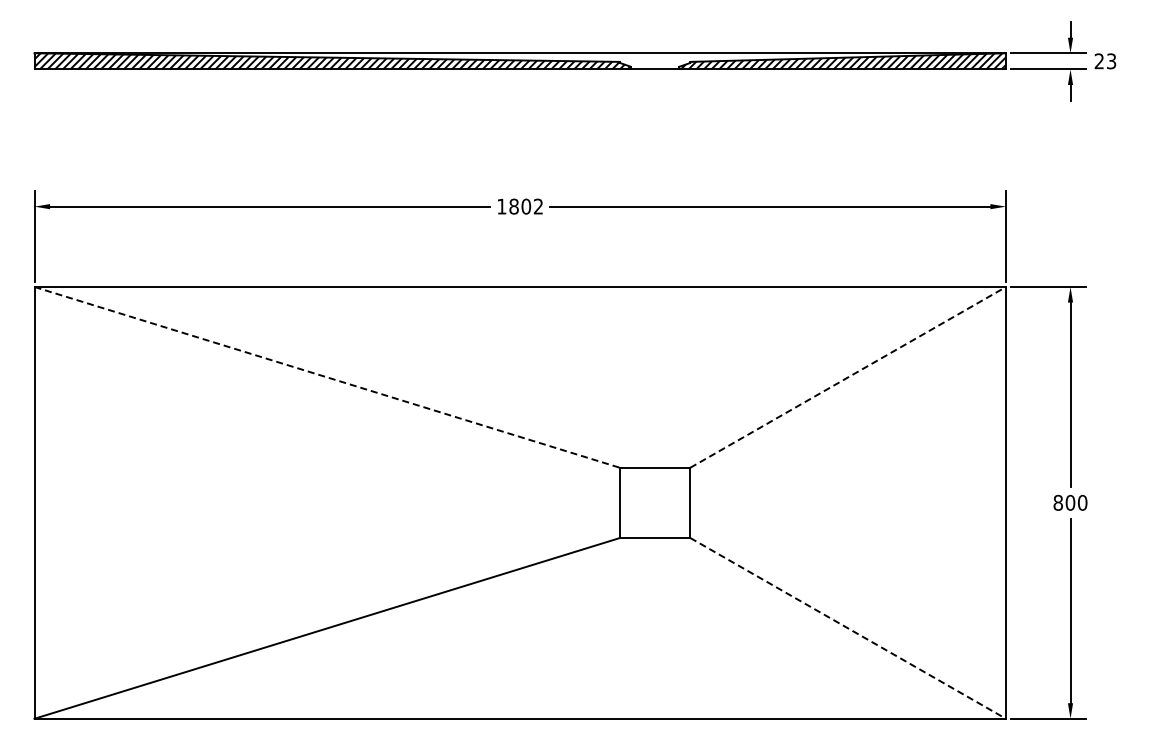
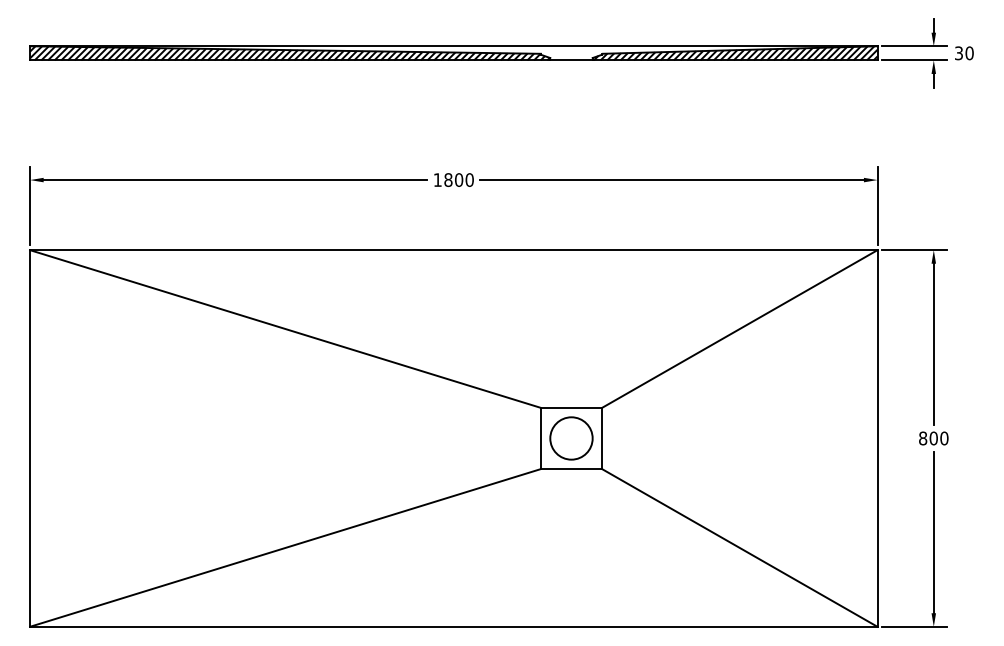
text: (1105, 61) -> (964, 53), 23 -> 30
text: (538, 206) -> (469, 179), 1802 -> 1800
line: (327, 377) -> (285, 329), dashed -> solid
line: (848, 377) -> (740, 329), dashed -> solid
circle: (655, 502) -> (571, 438), added
line: (848, 628) -> (740, 548), dashed -> solid

